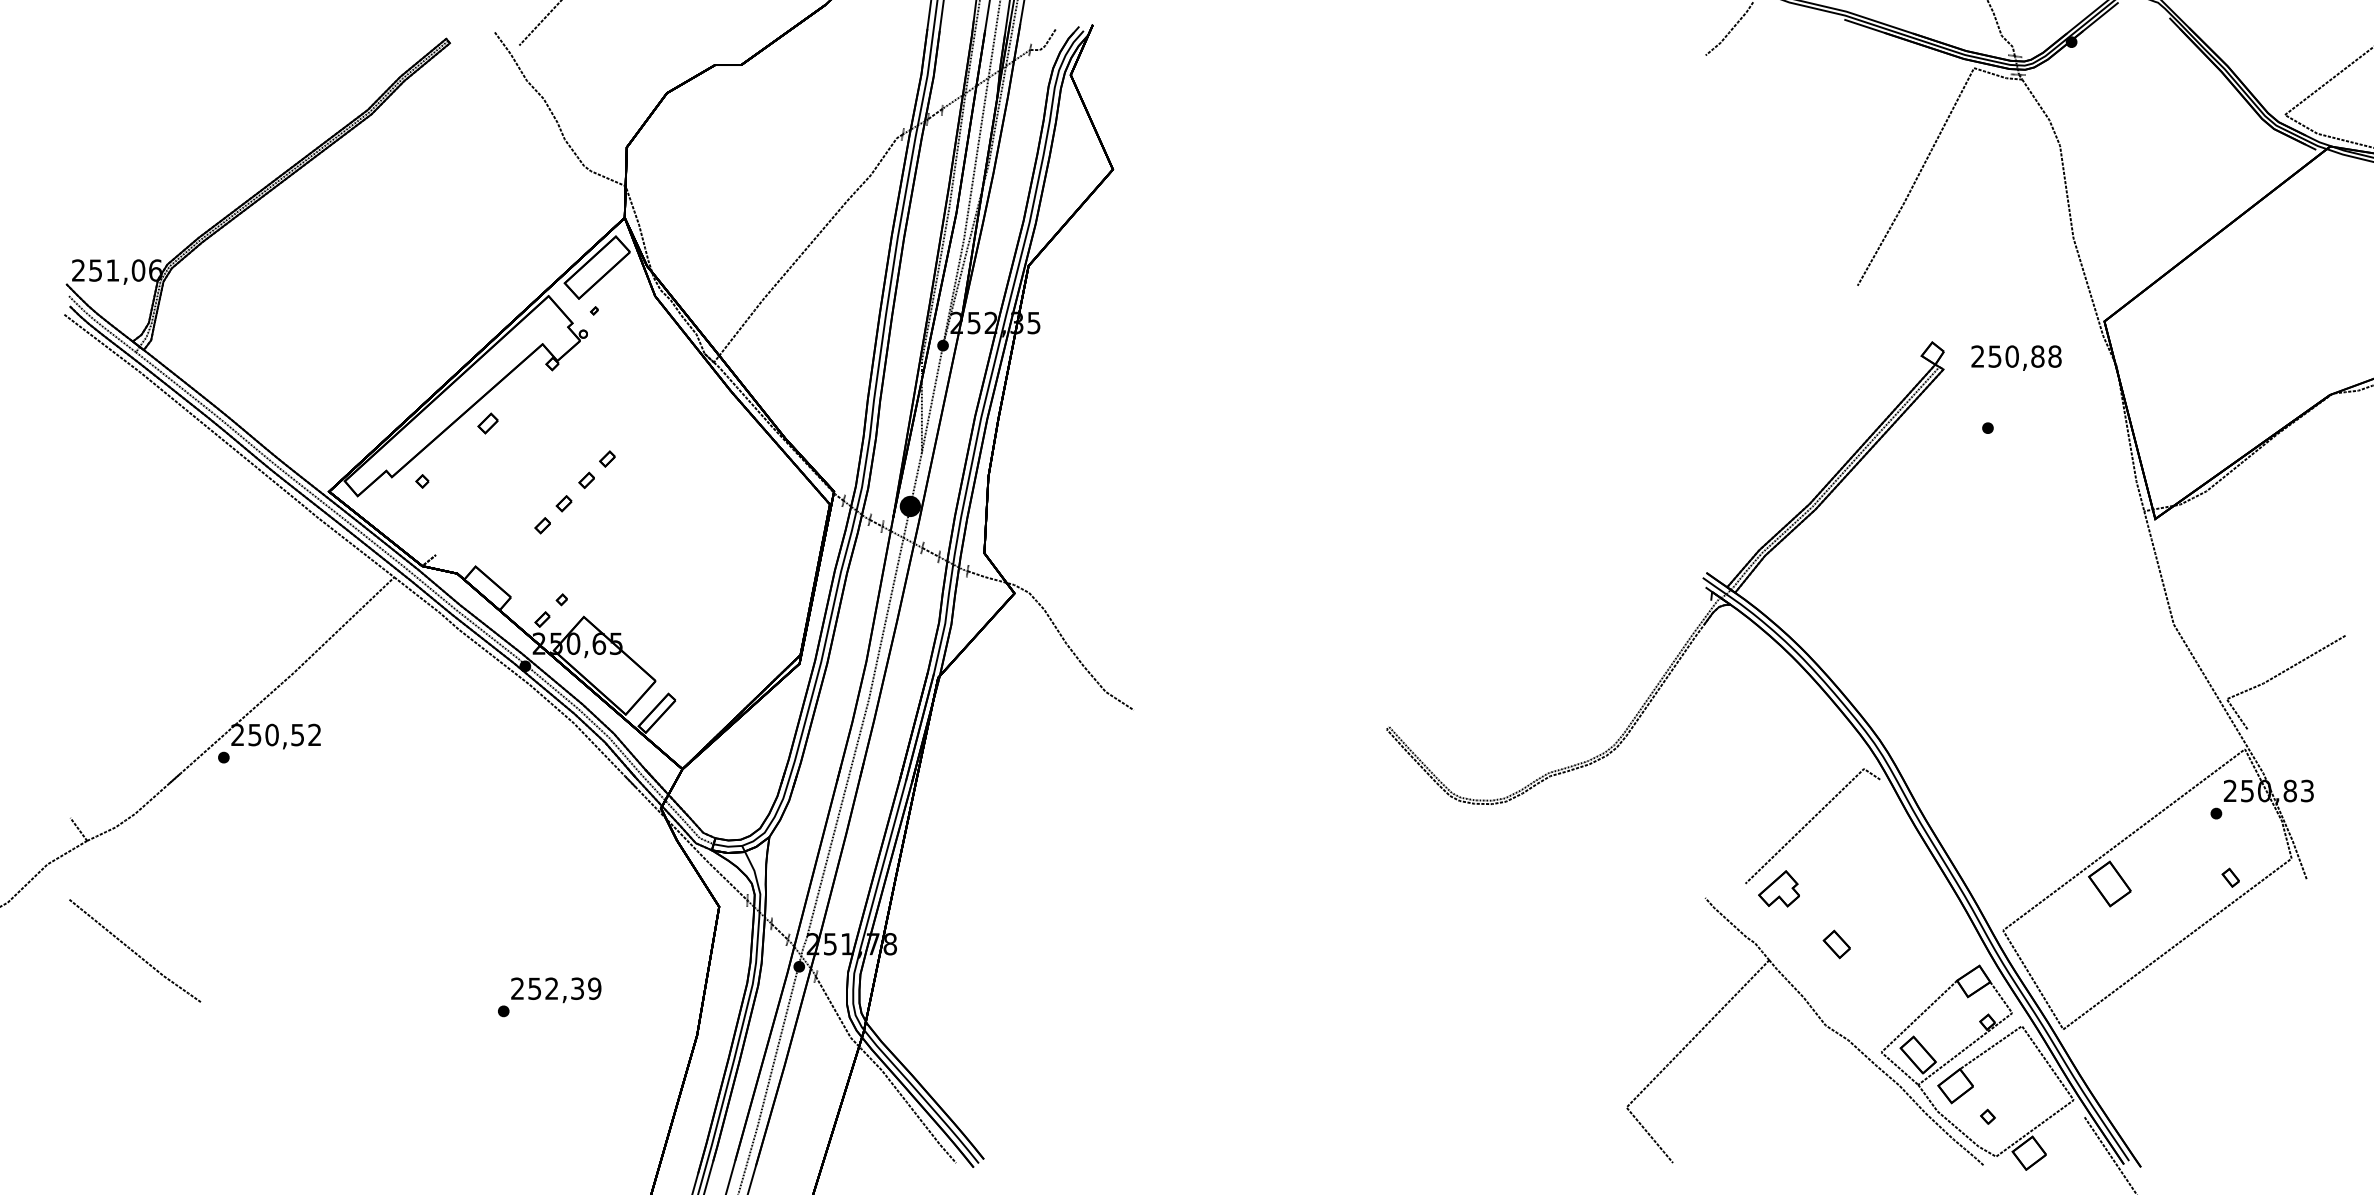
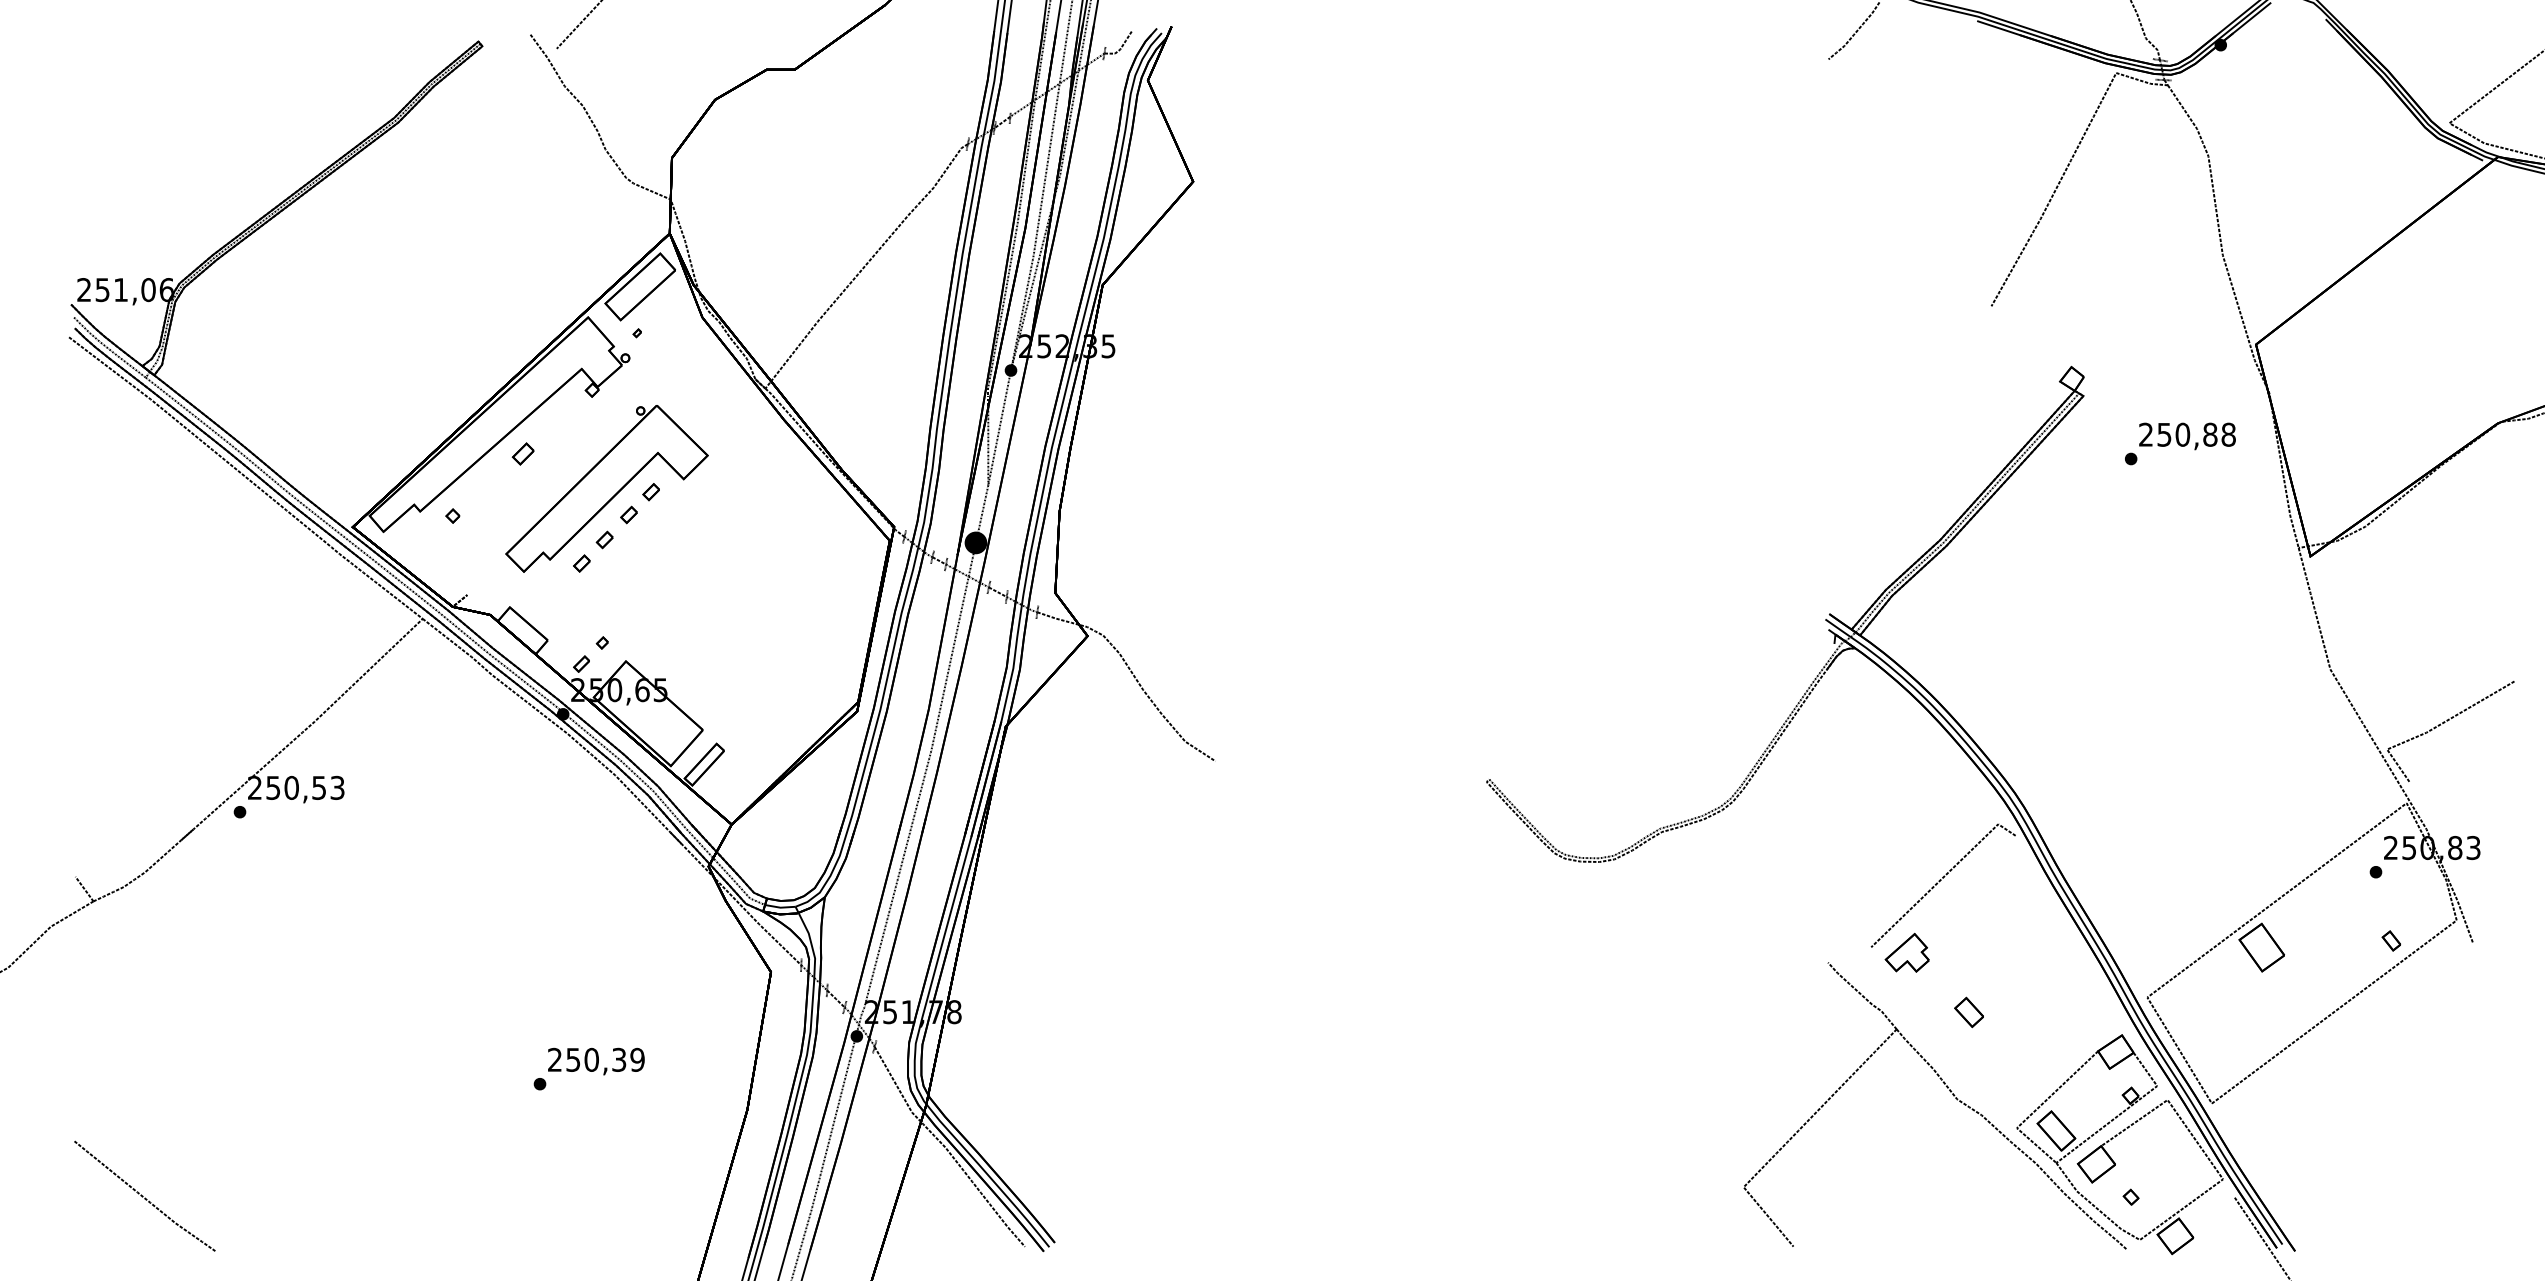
text: (2016, 357) -> (2187, 435), moved
part: (566, 455) -> (607, 488), added
text: (314, 735) -> (337, 788), 250,52 -> 250,53
curve: (133, 950) -> (143, 1195), moved
text: (551, 988) -> (591, 1059), 252,39 -> 250,39

